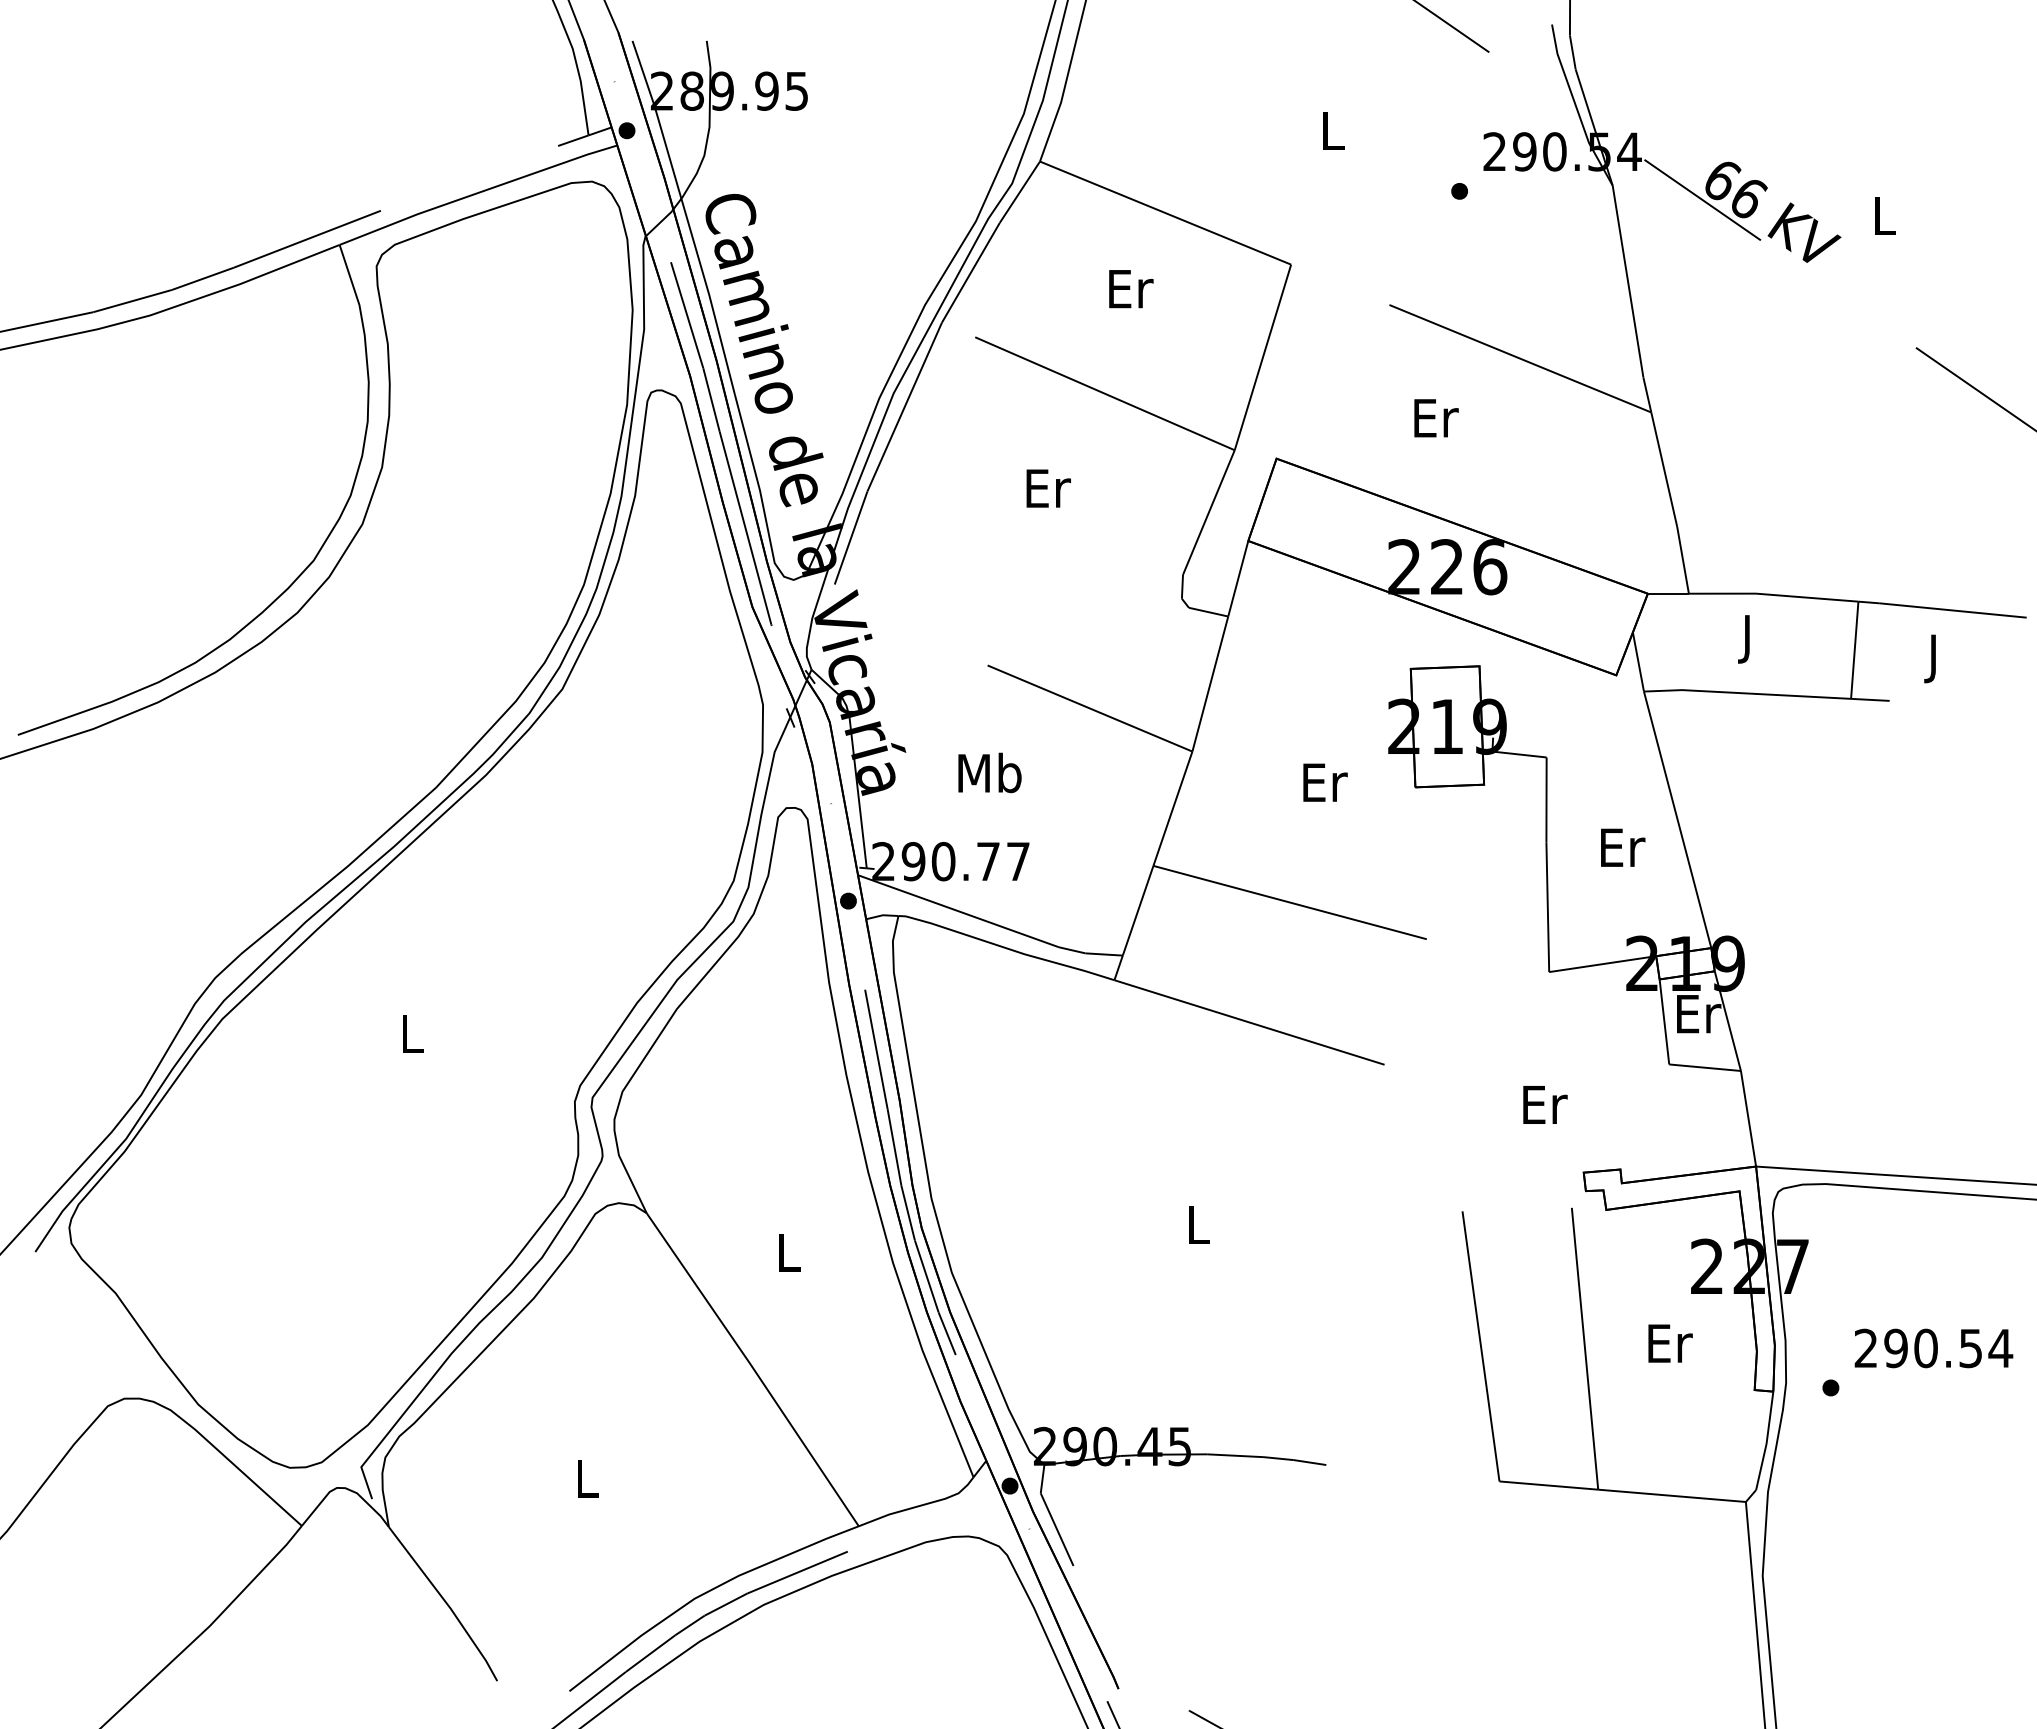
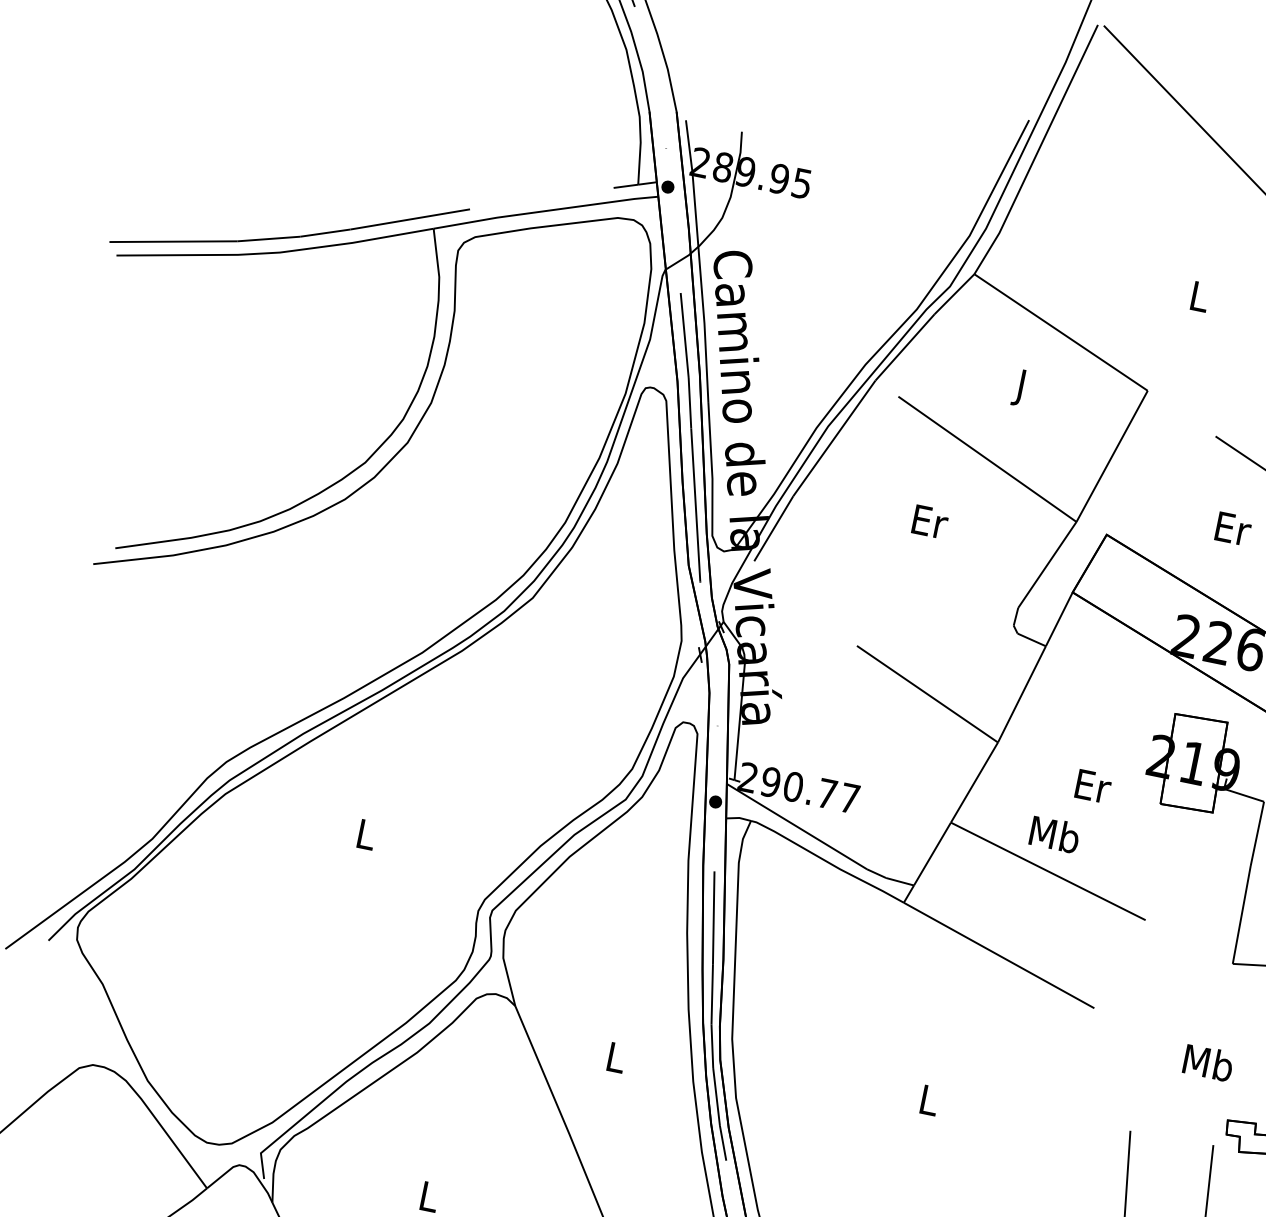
text: (1131, 294) -> (1022, 388), Er -> J
text: (989, 772) -> (1054, 834), moved
text: (1543, 1104) -> (1208, 1062), Er -> Mb

